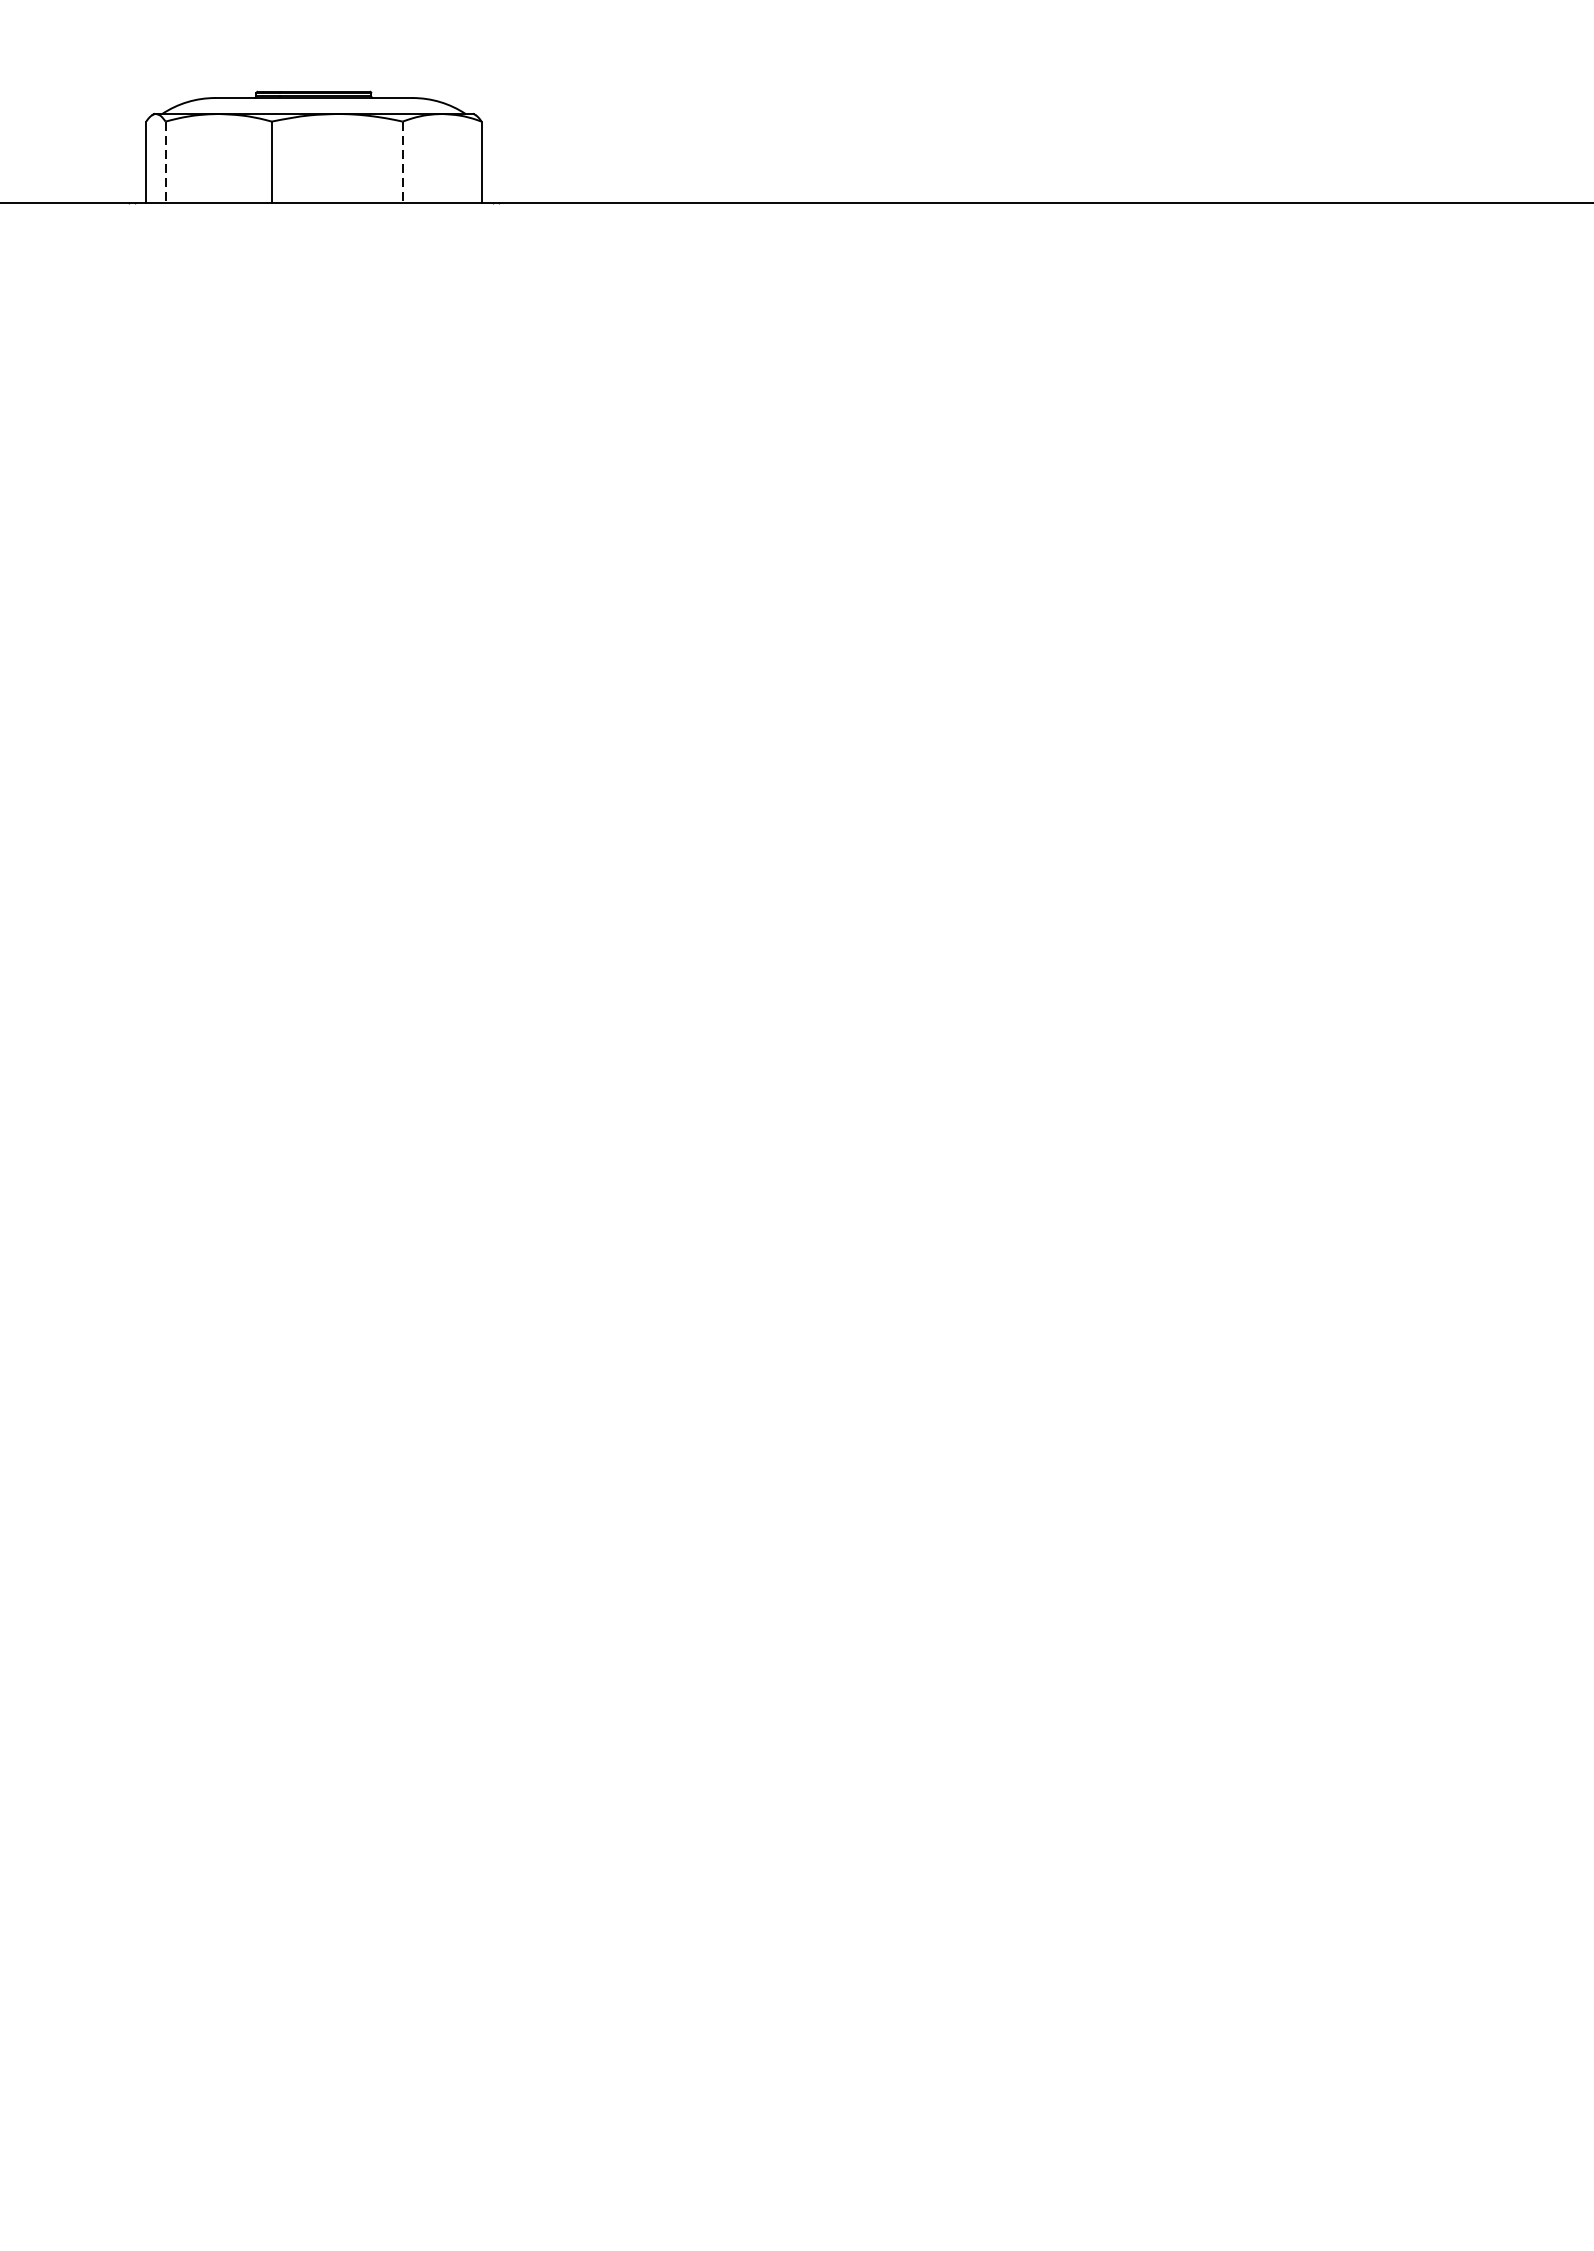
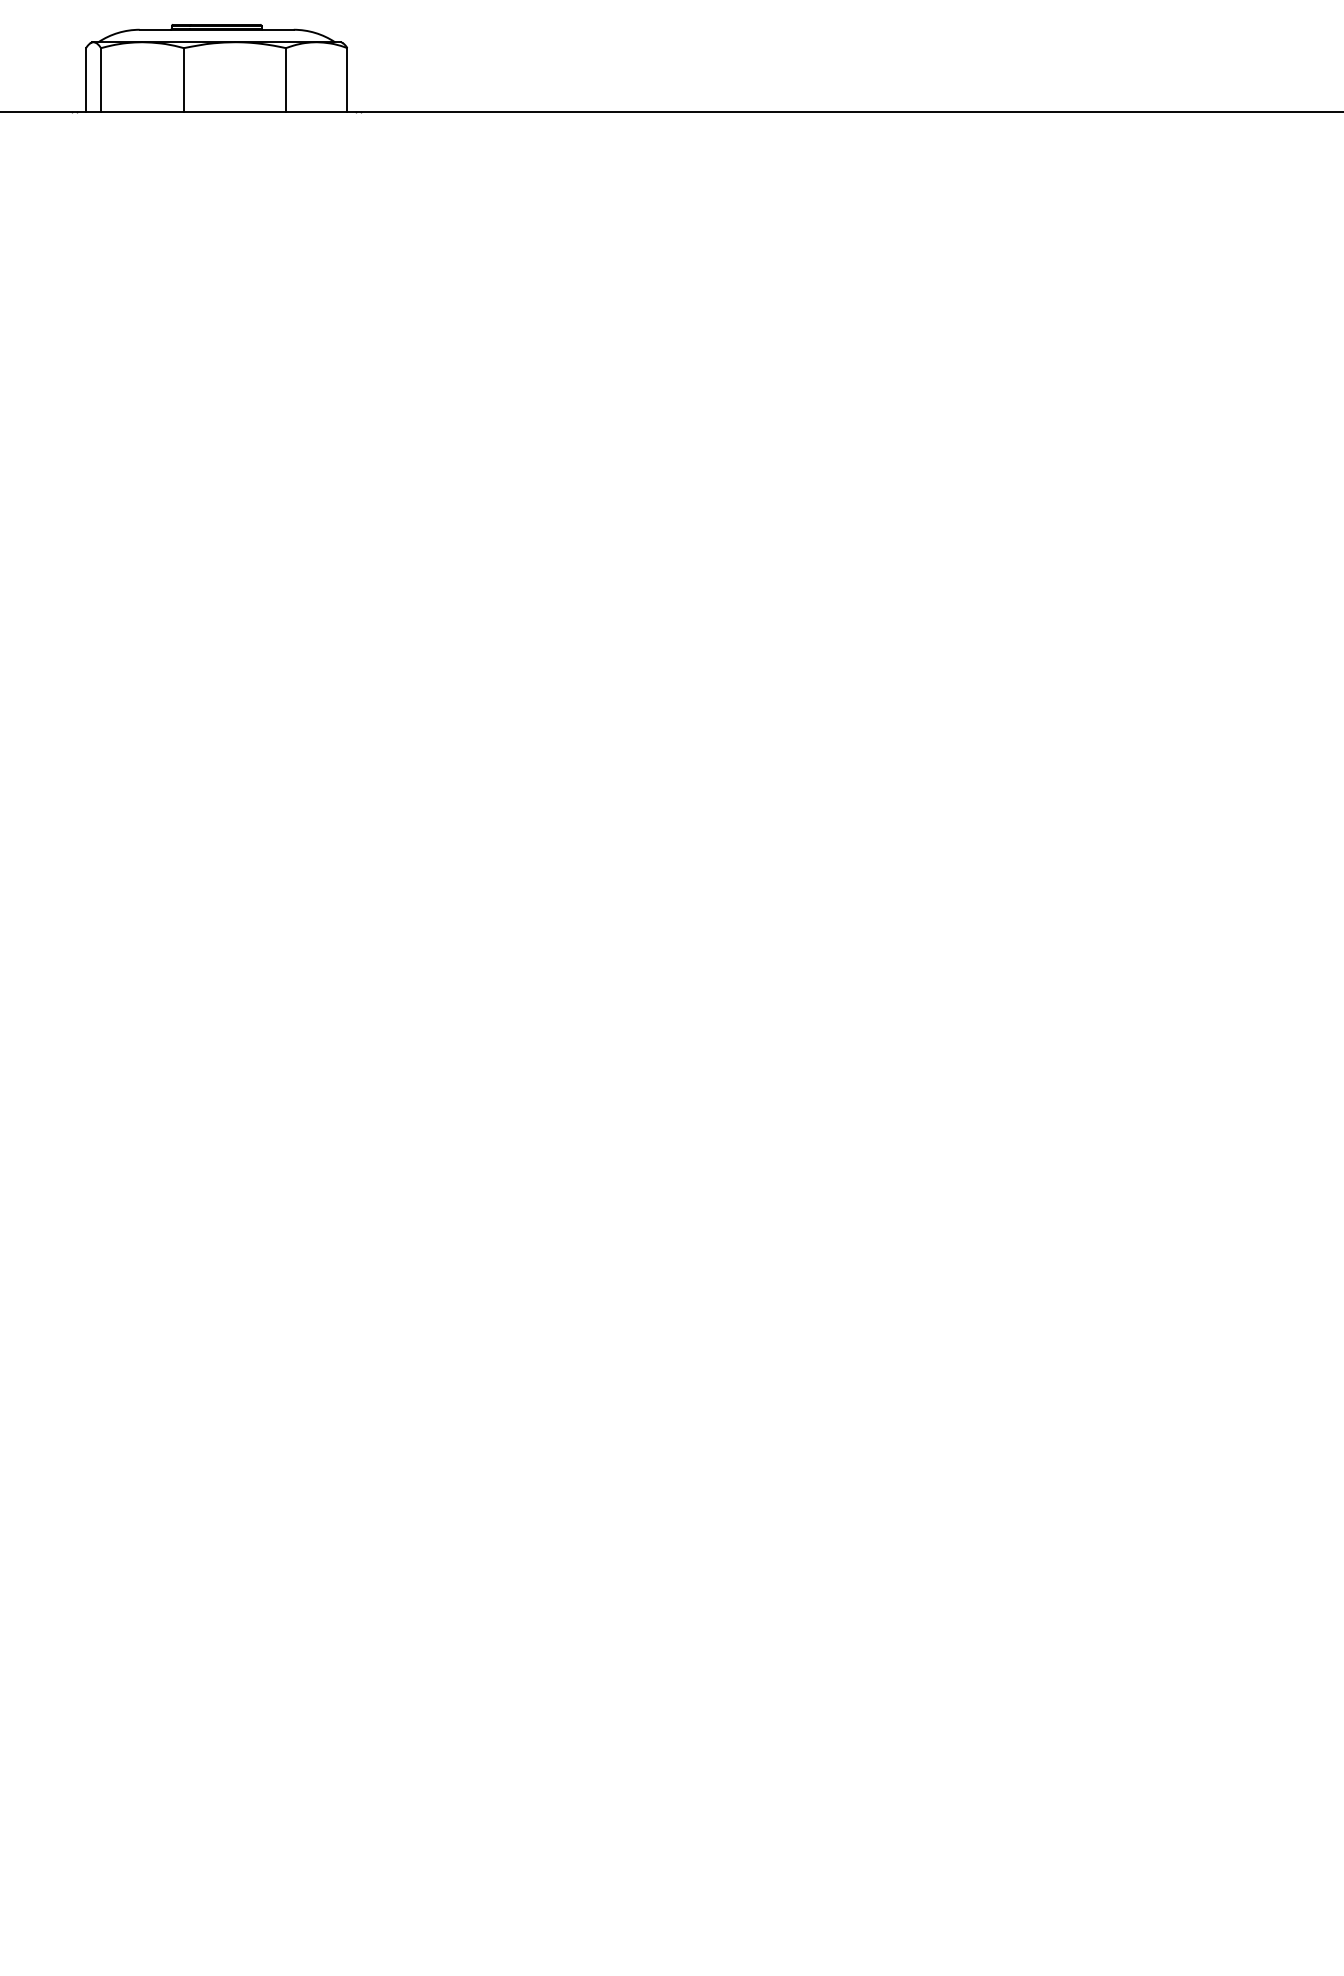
line: (166, 163) -> (101, 80), dashed -> solid
line: (402, 163) -> (285, 80), dashed -> solid

